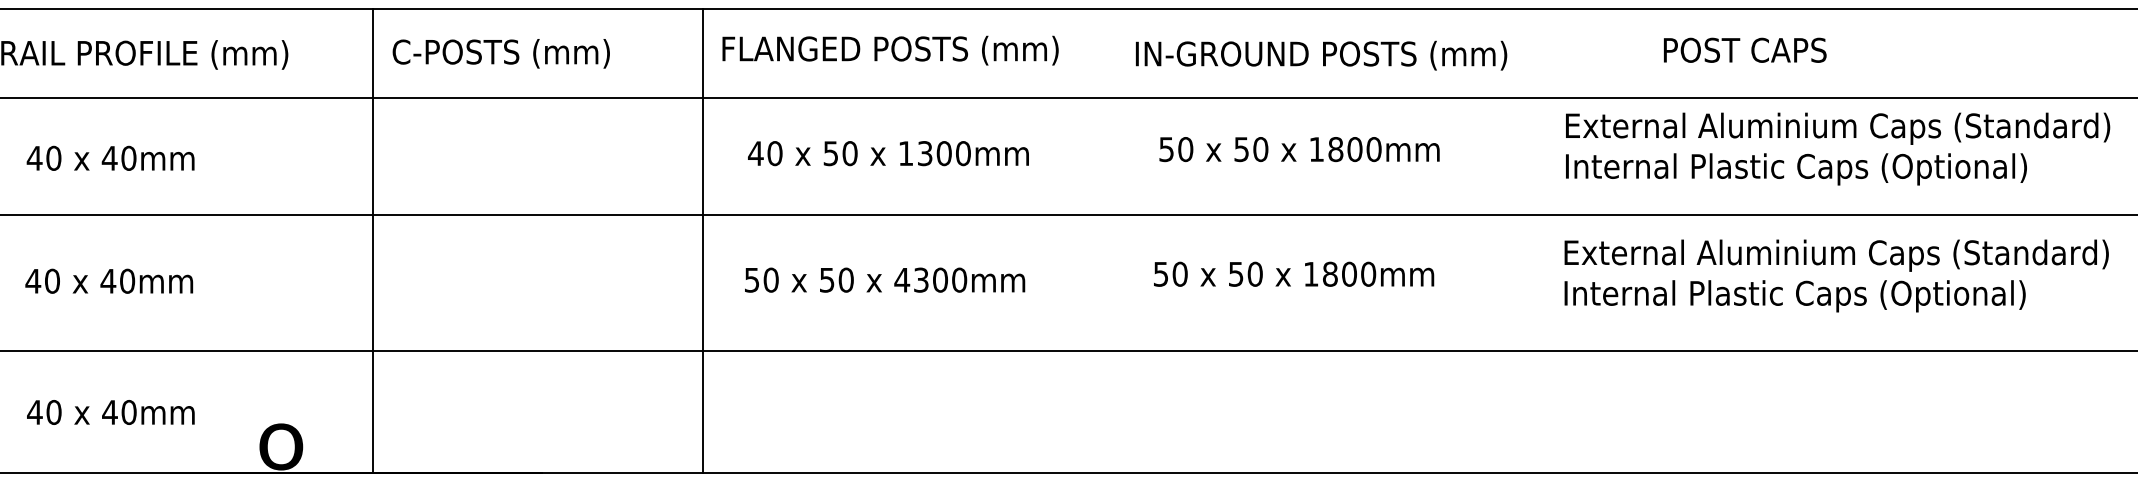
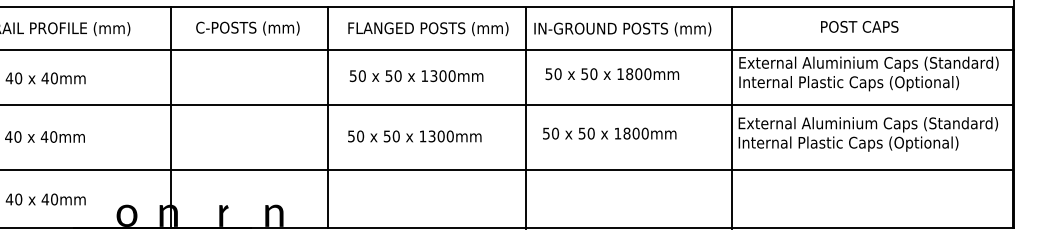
text: (1744, 49) -> (859, 26), moved
text: (890, 51) -> (428, 29), moved
text: (500, 53) -> (247, 28), moved
text: (754, 154) -> (352, 76), 40 -> 50
line: (1117, 240) -> (525, 117), added
line: (1549, 240) -> (731, 117), added
text: (901, 280) -> (422, 136), 4300mm -> 1300mm
fill: (368, 446) -> (168, 215), added
fill: (483, 446) -> (223, 215), added
fill: (590, 446) -> (274, 215), added

